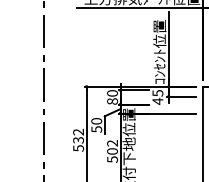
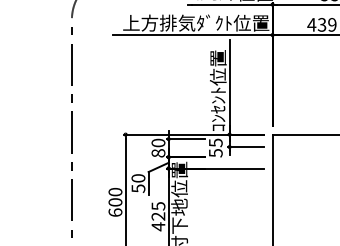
text: (157, 100) -> (215, 152), 45 -> 55
text: (78, 140) -> (115, 202), 532 -> 600
text: (112, 151) -> (158, 216), 502 -> 425

